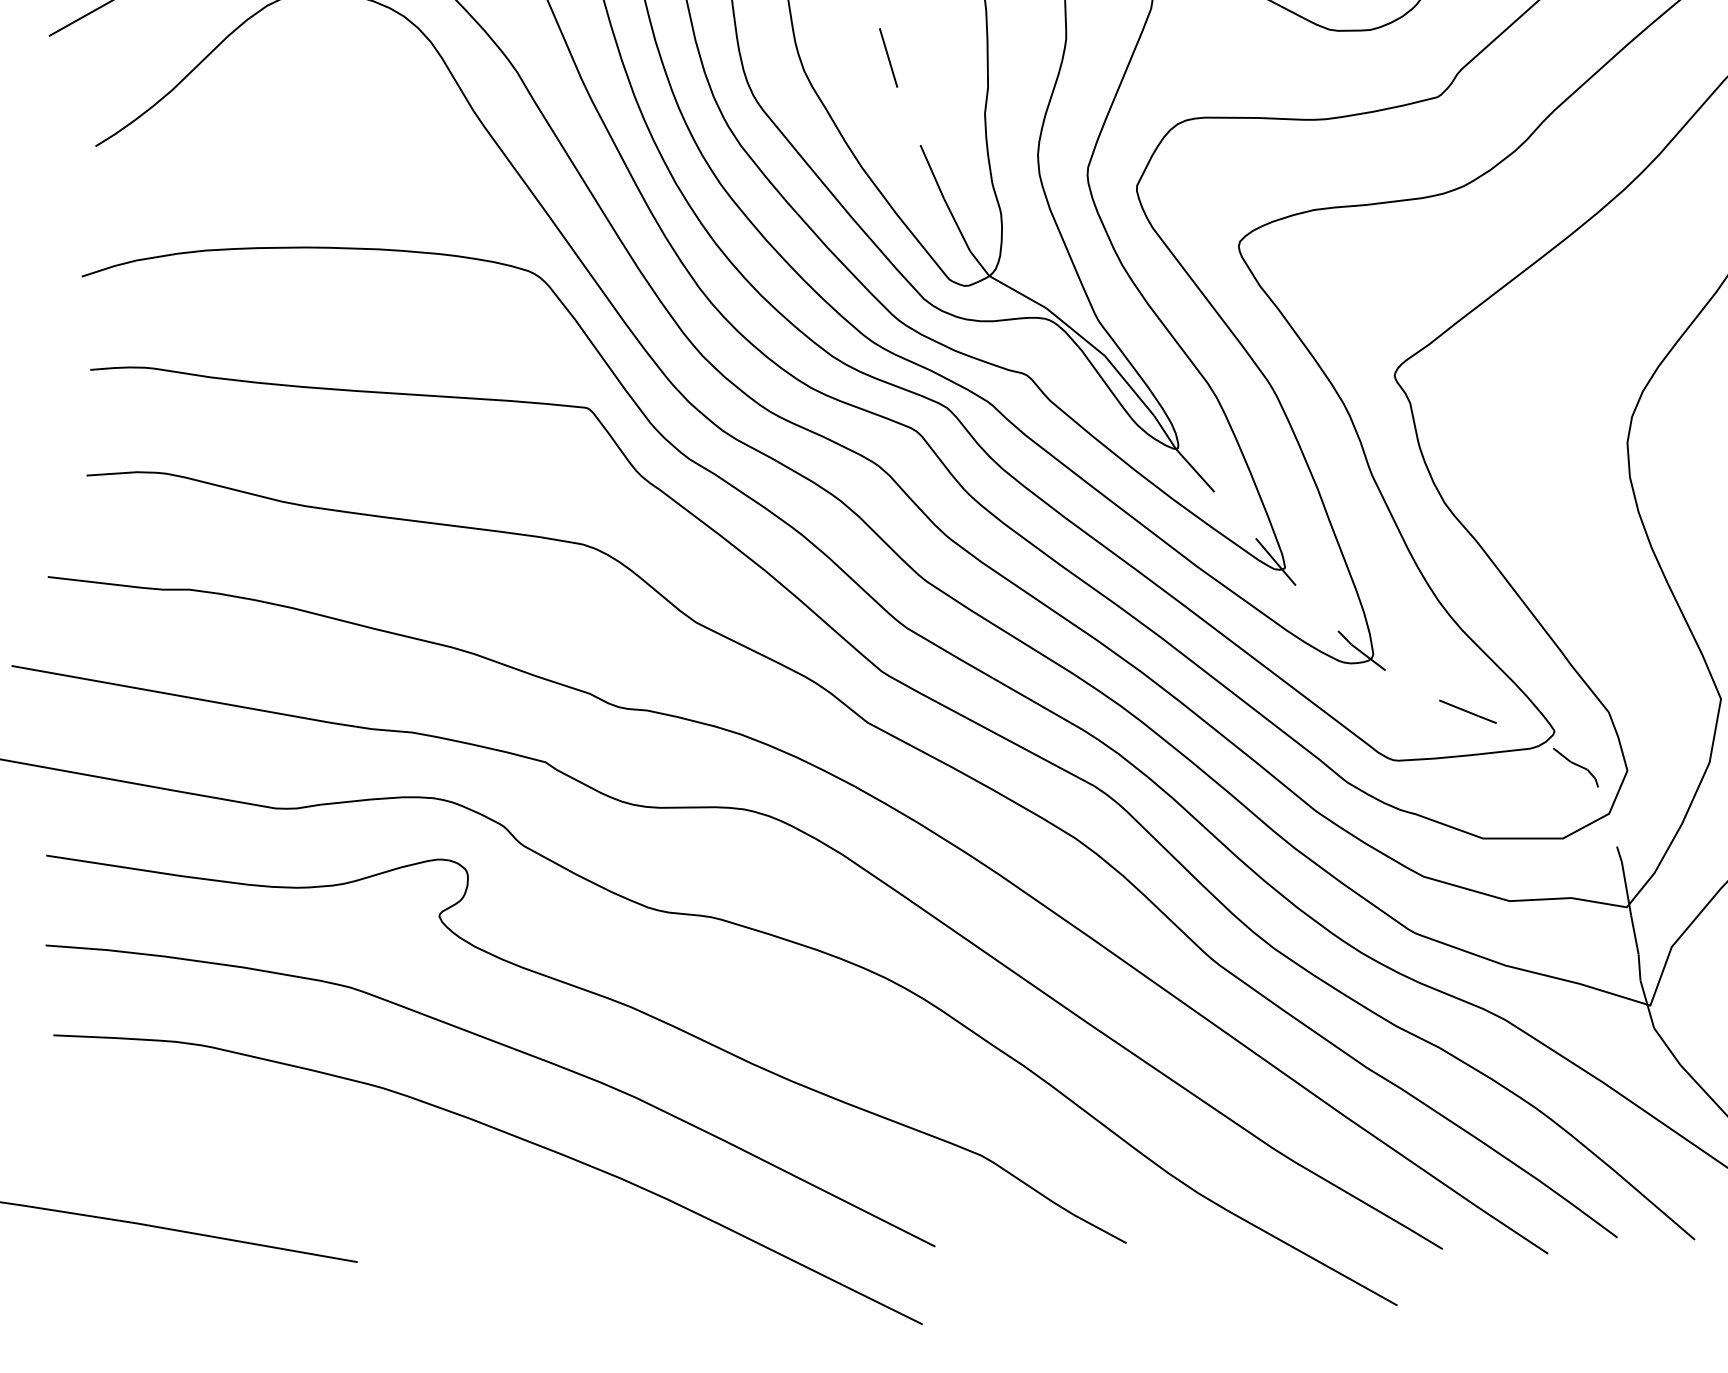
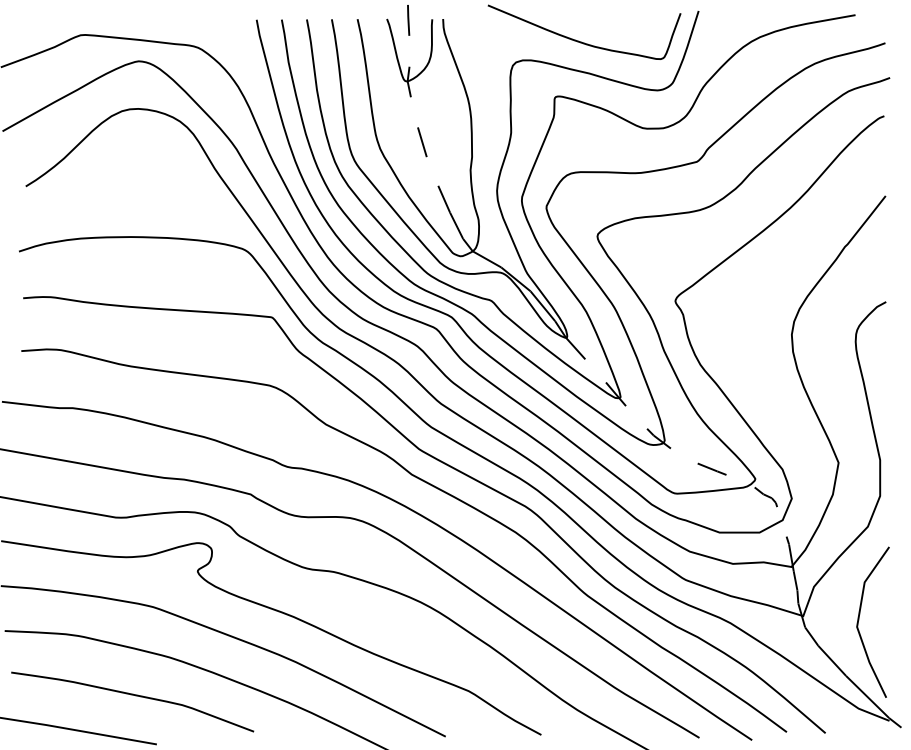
curve: (314, 1166) -> (135, 696), added

